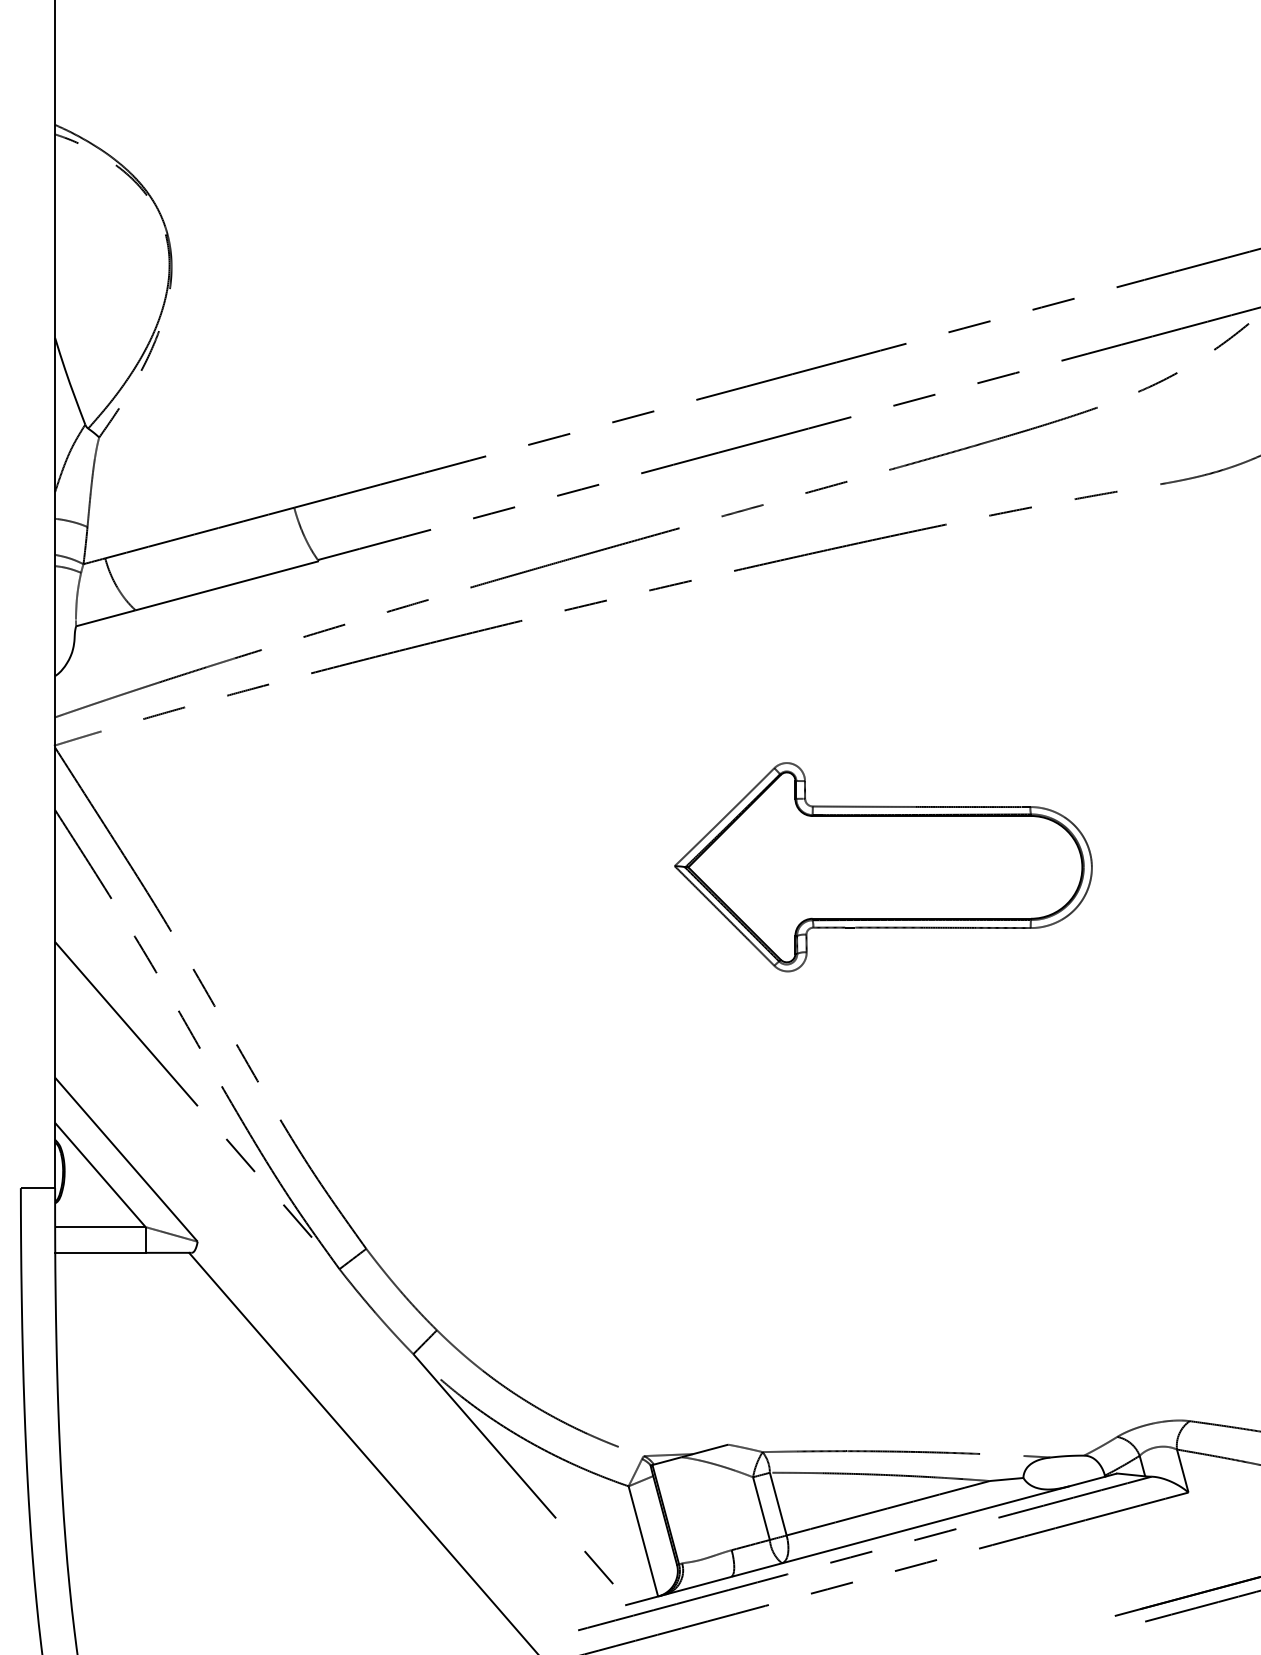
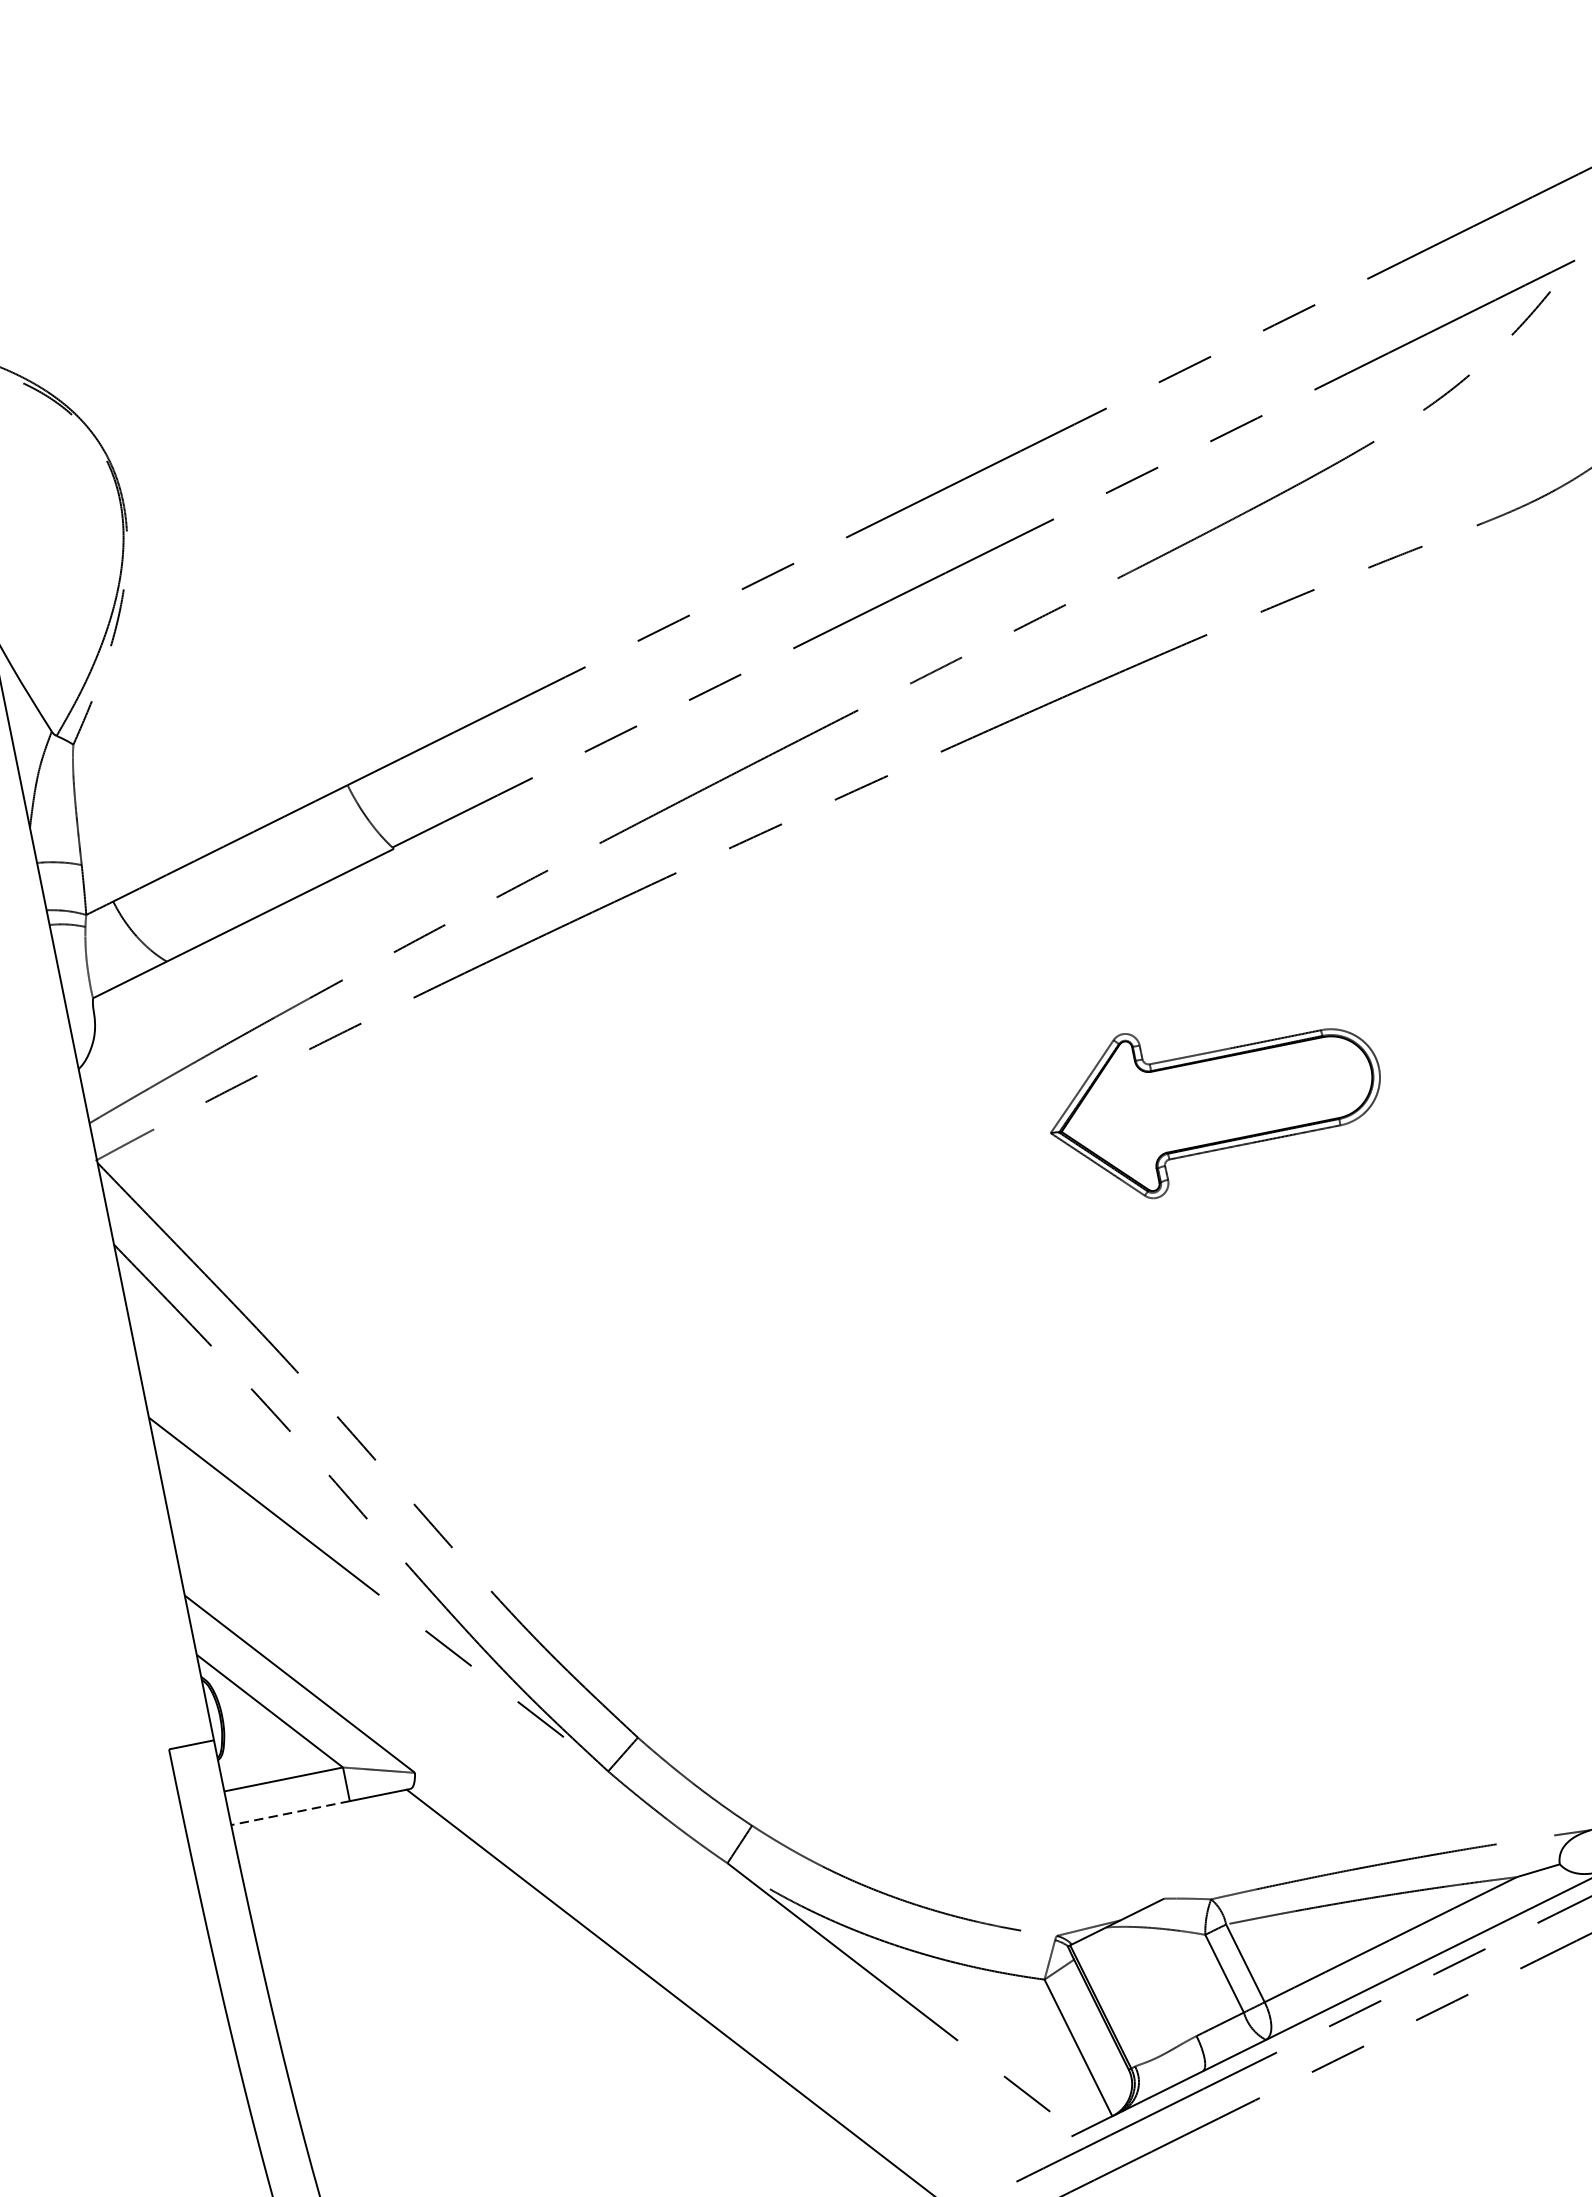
part: (883, 867) -> (1215, 1101), size x0.6
line: (100, 1252) -> (290, 1812), solid -> dashed

